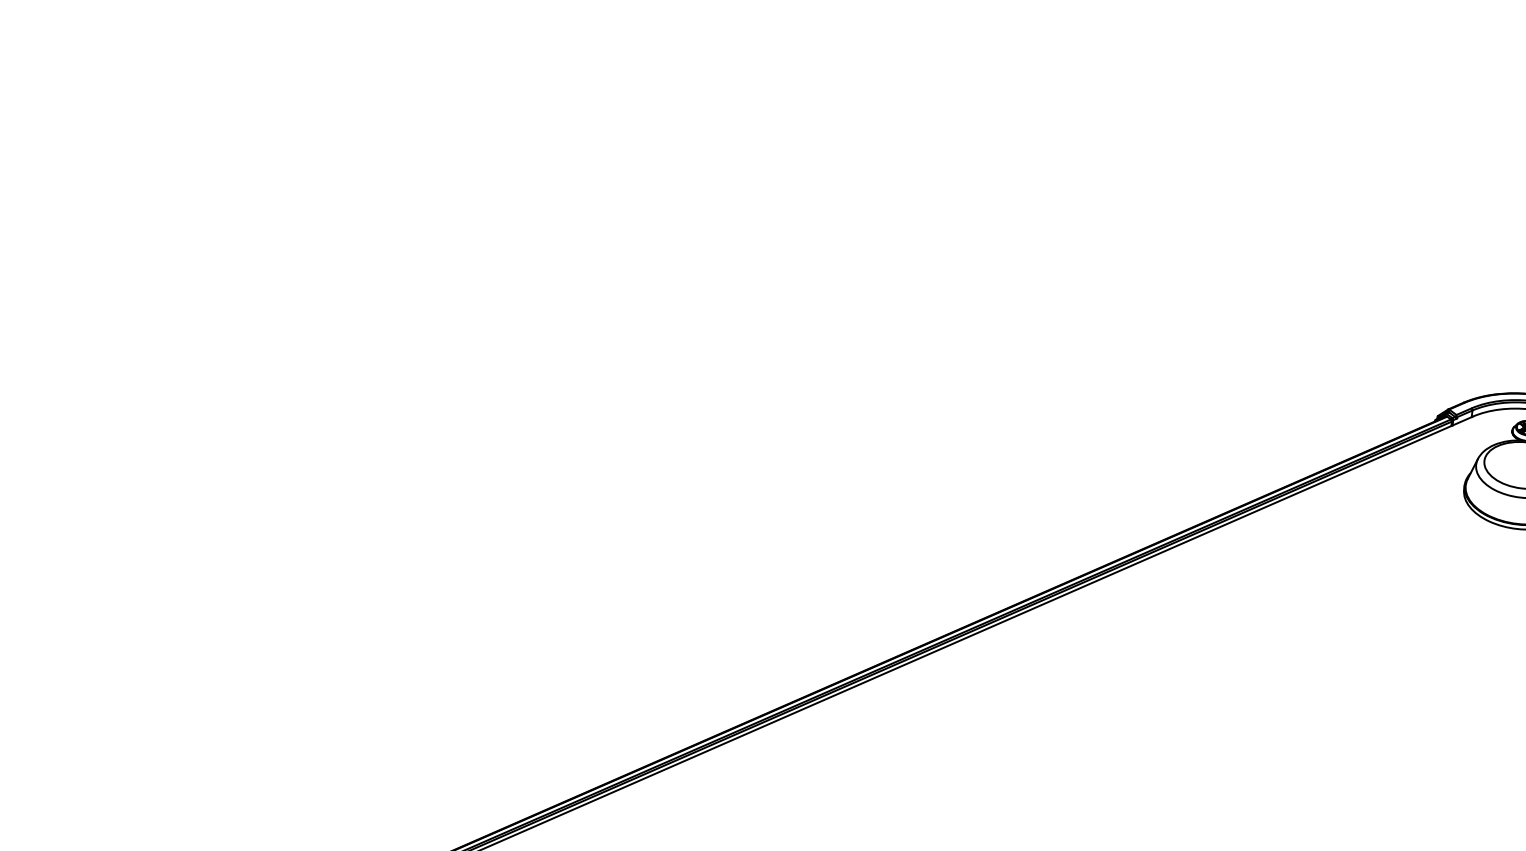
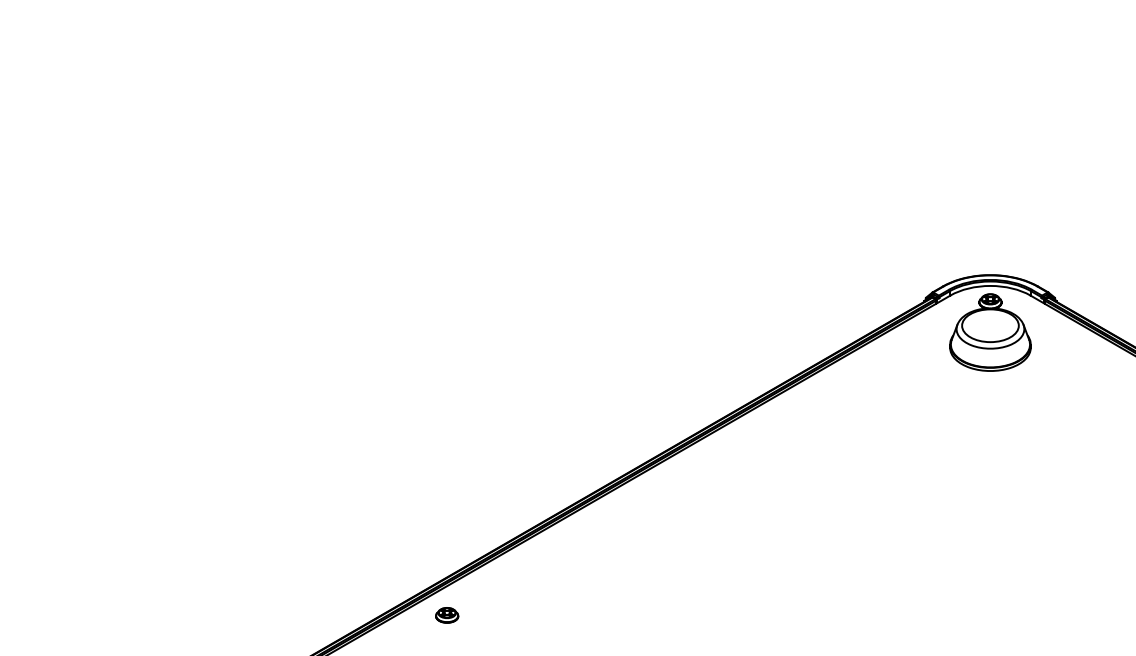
part: (715, 786) -> (447, 615), added

